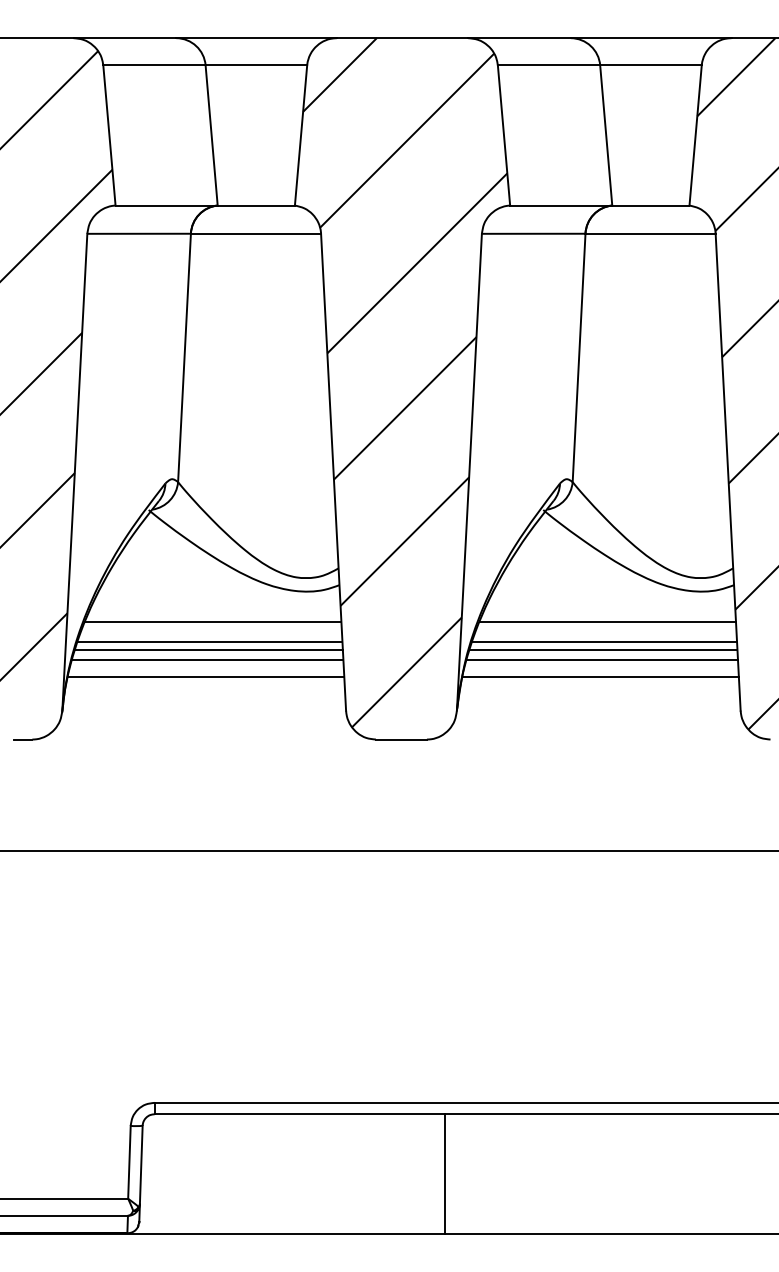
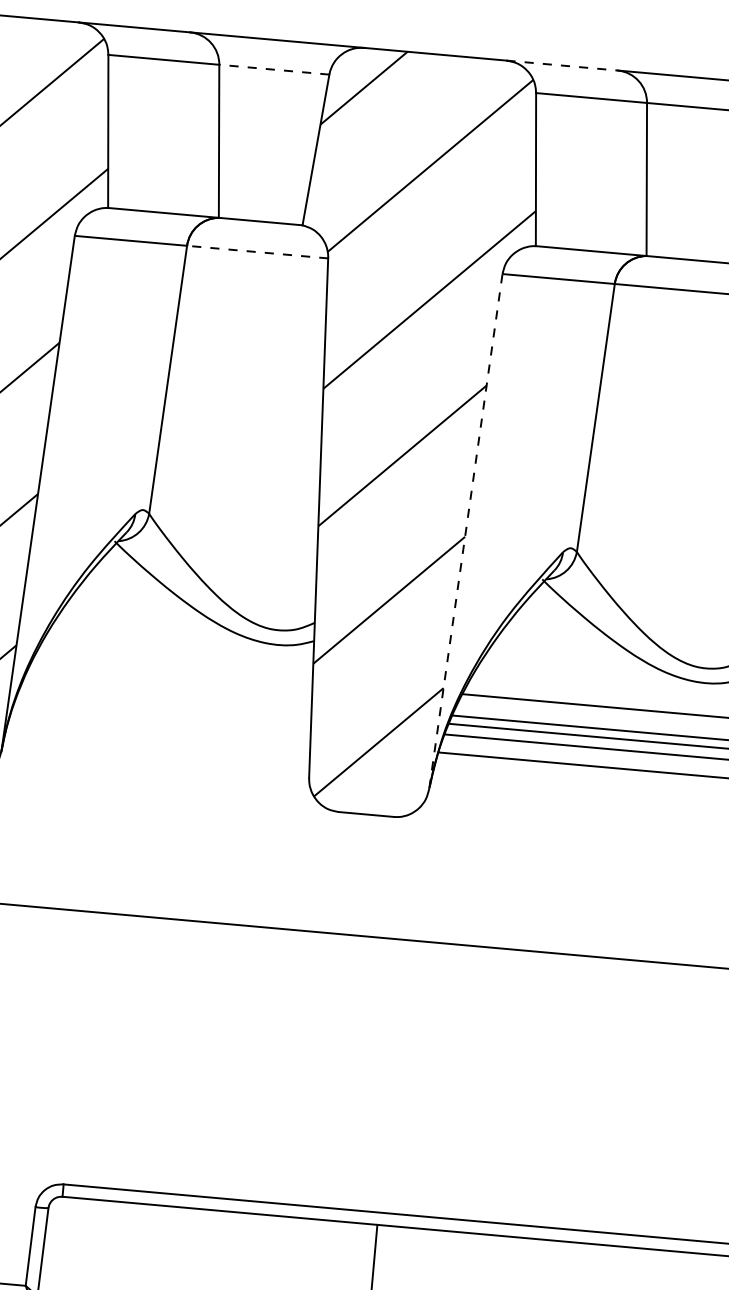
line: (519, 38) -> (562, 65), solid -> dashed
line: (256, 65) -> (274, 69), solid -> dashed
line: (255, 233) -> (257, 251), solid -> dashed
line: (469, 472) -> (465, 531), solid -> dashed
line: (213, 621) -> (174, 668), removed
line: (209, 641) -> (167, 689), removed
line: (208, 649) -> (165, 698), removed
line: (207, 659) -> (163, 708), removed
line: (206, 676) -> (161, 727), removed

